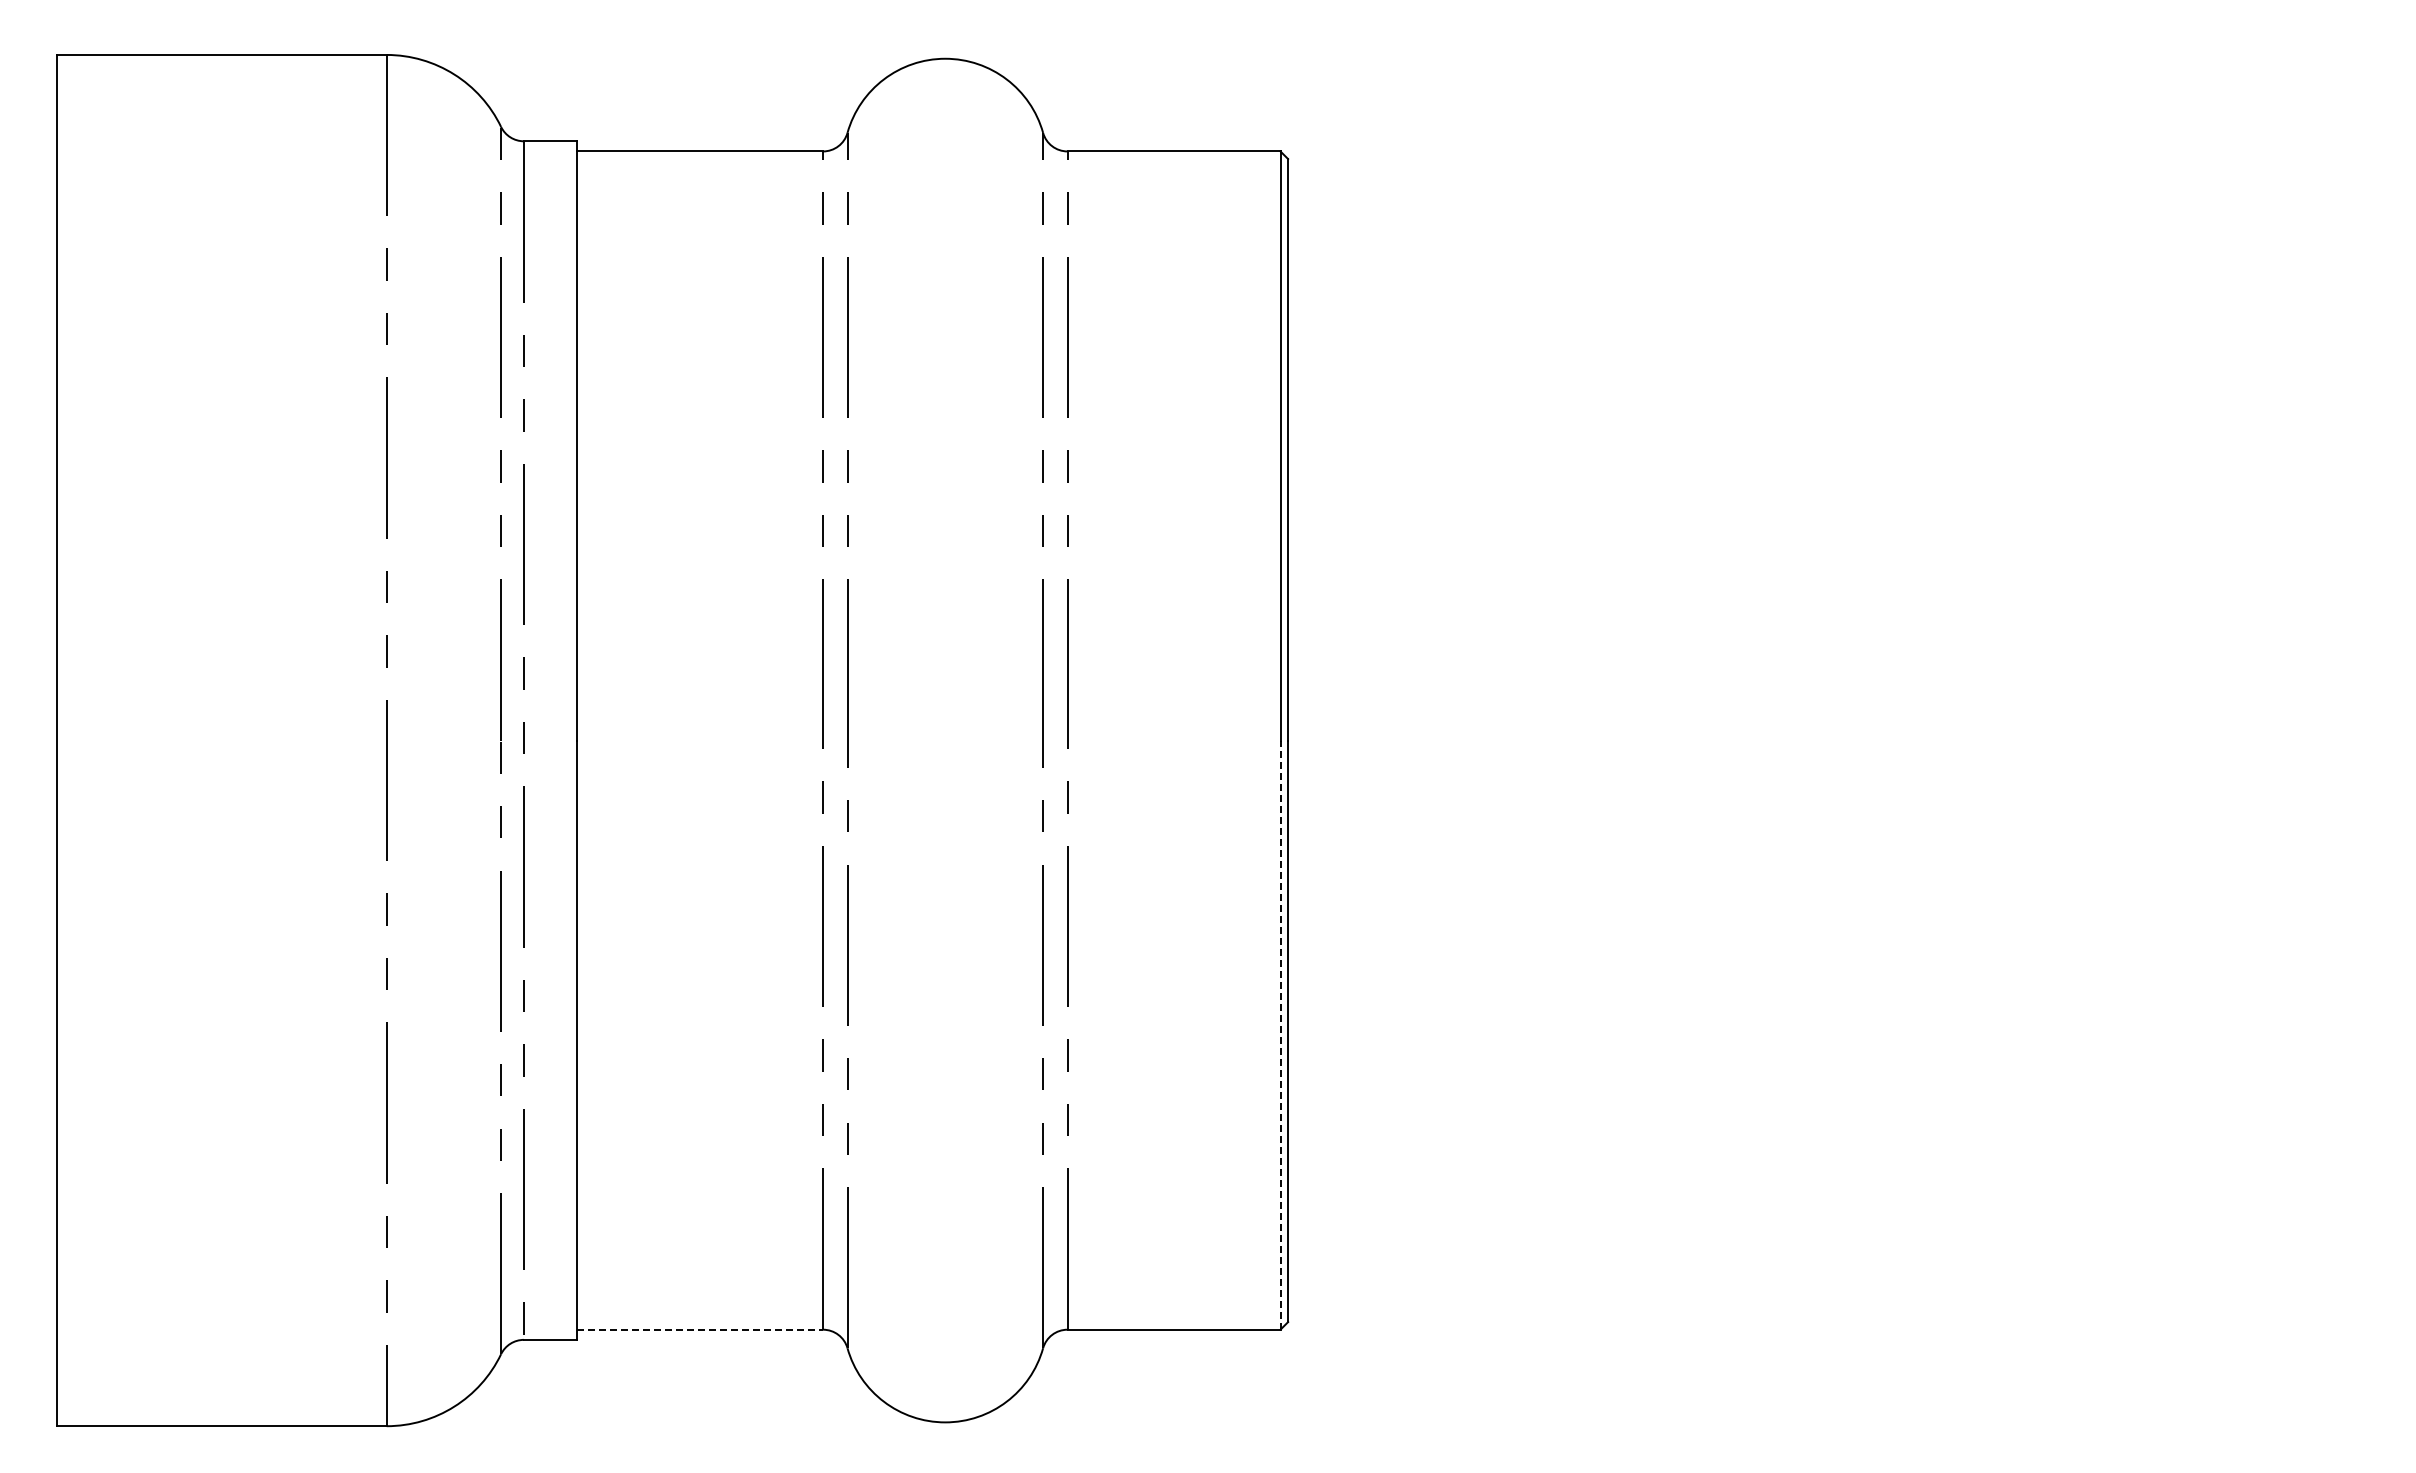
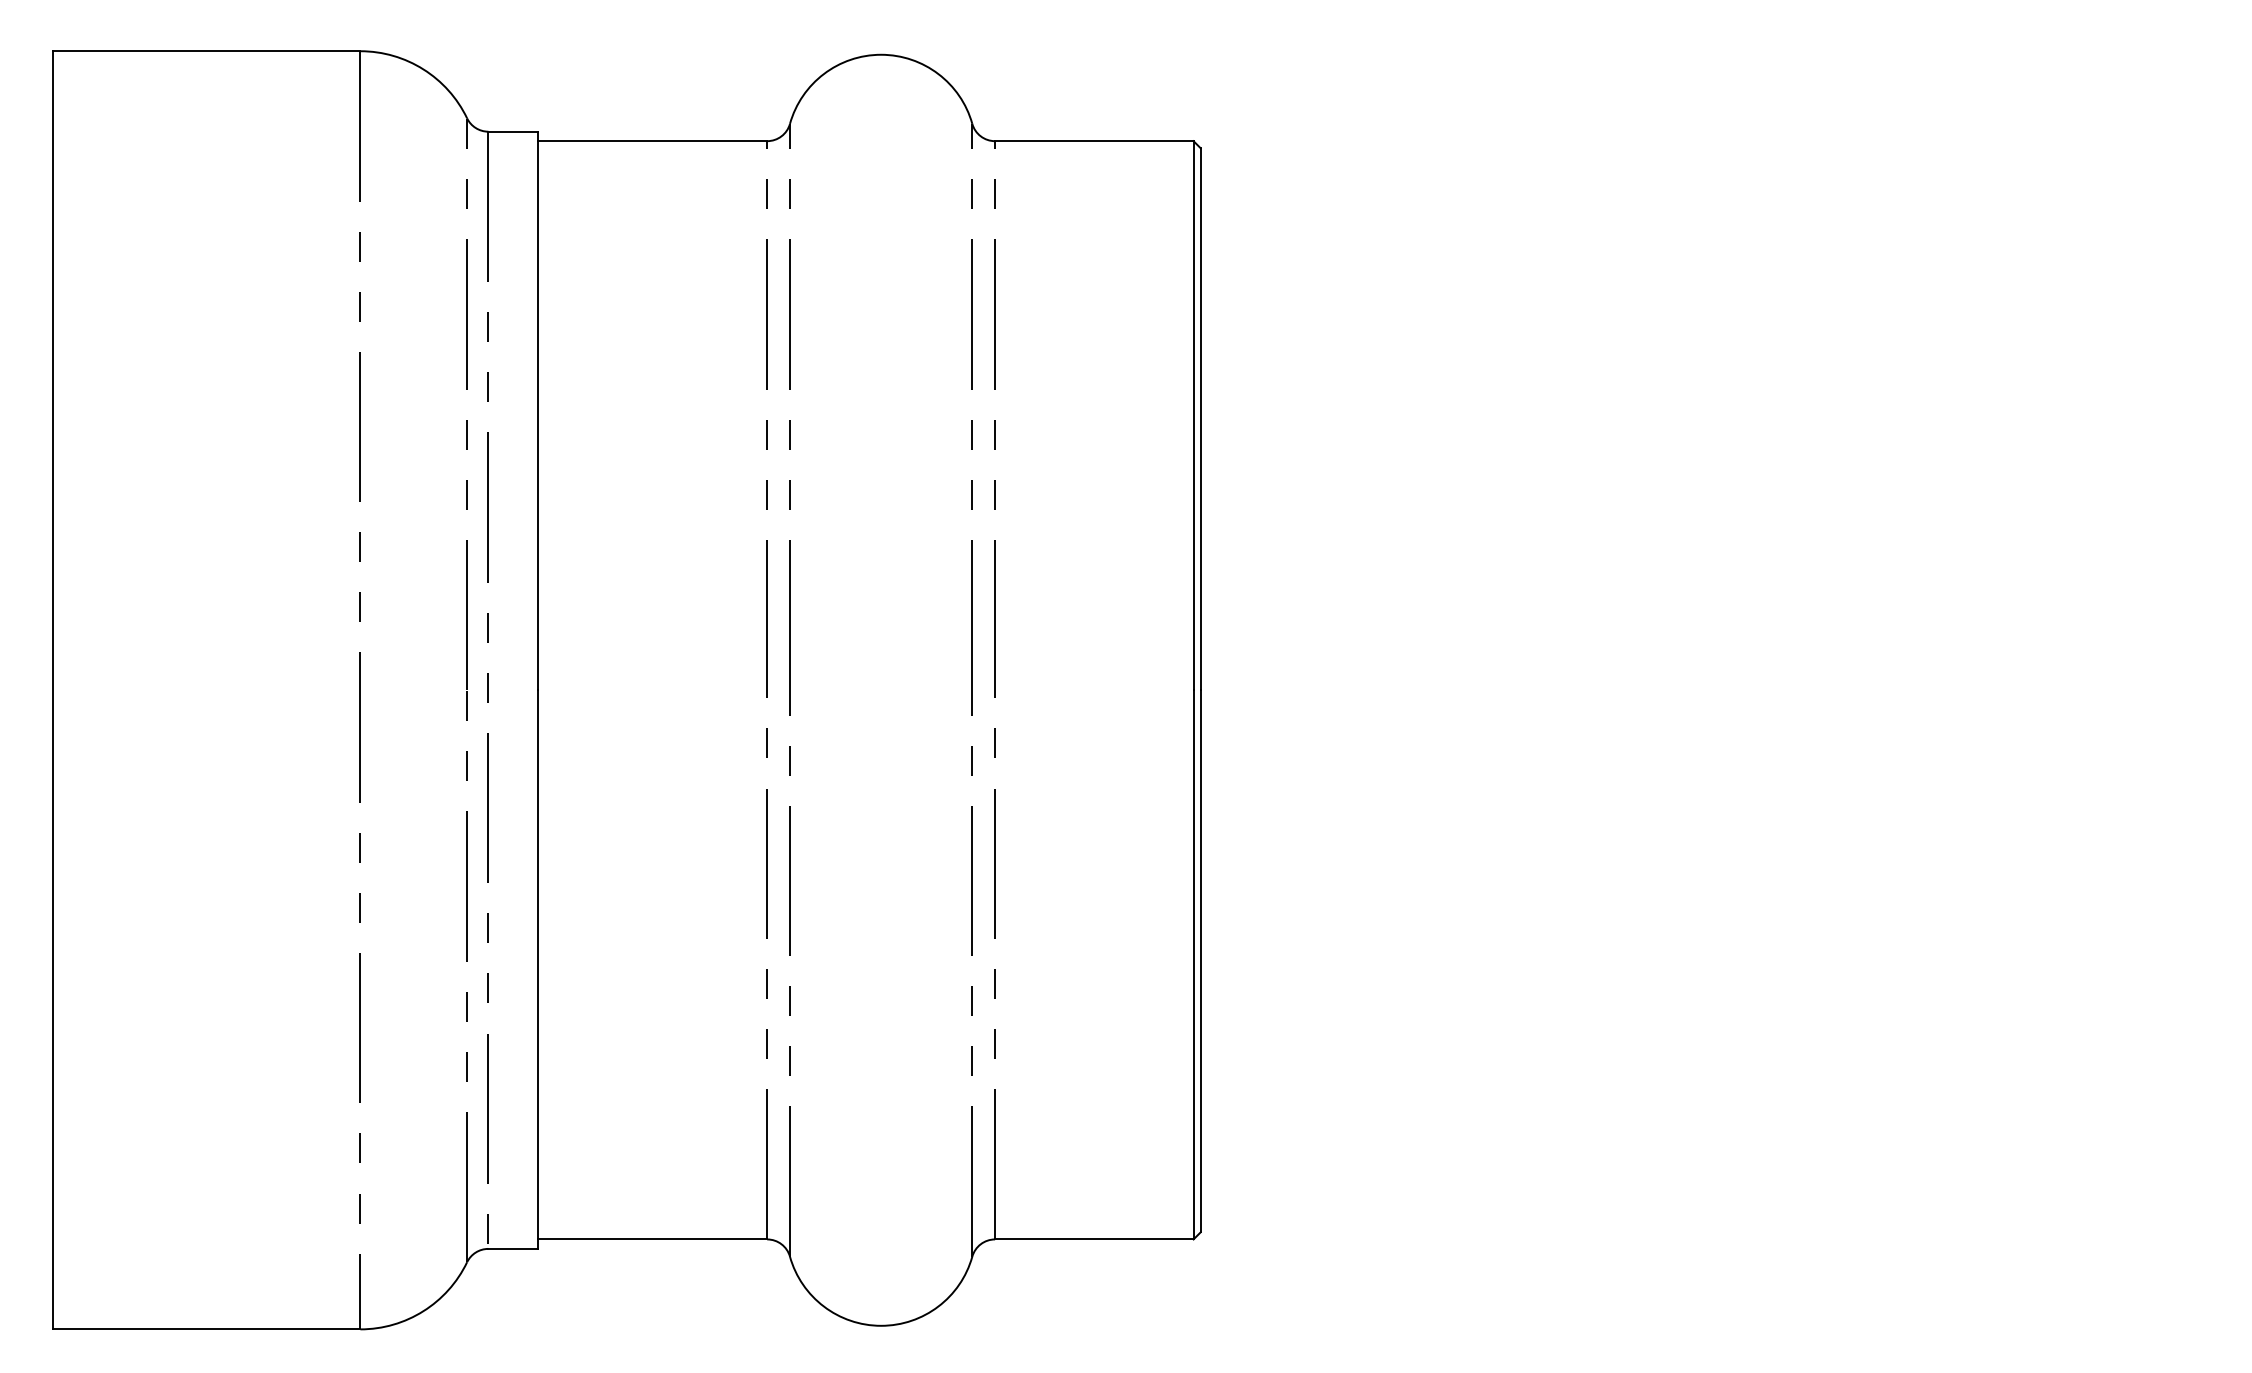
line: (1280, 1035) -> (1193, 965), dashed -> solid
line: (700, 1329) -> (652, 1239), dashed -> solid

